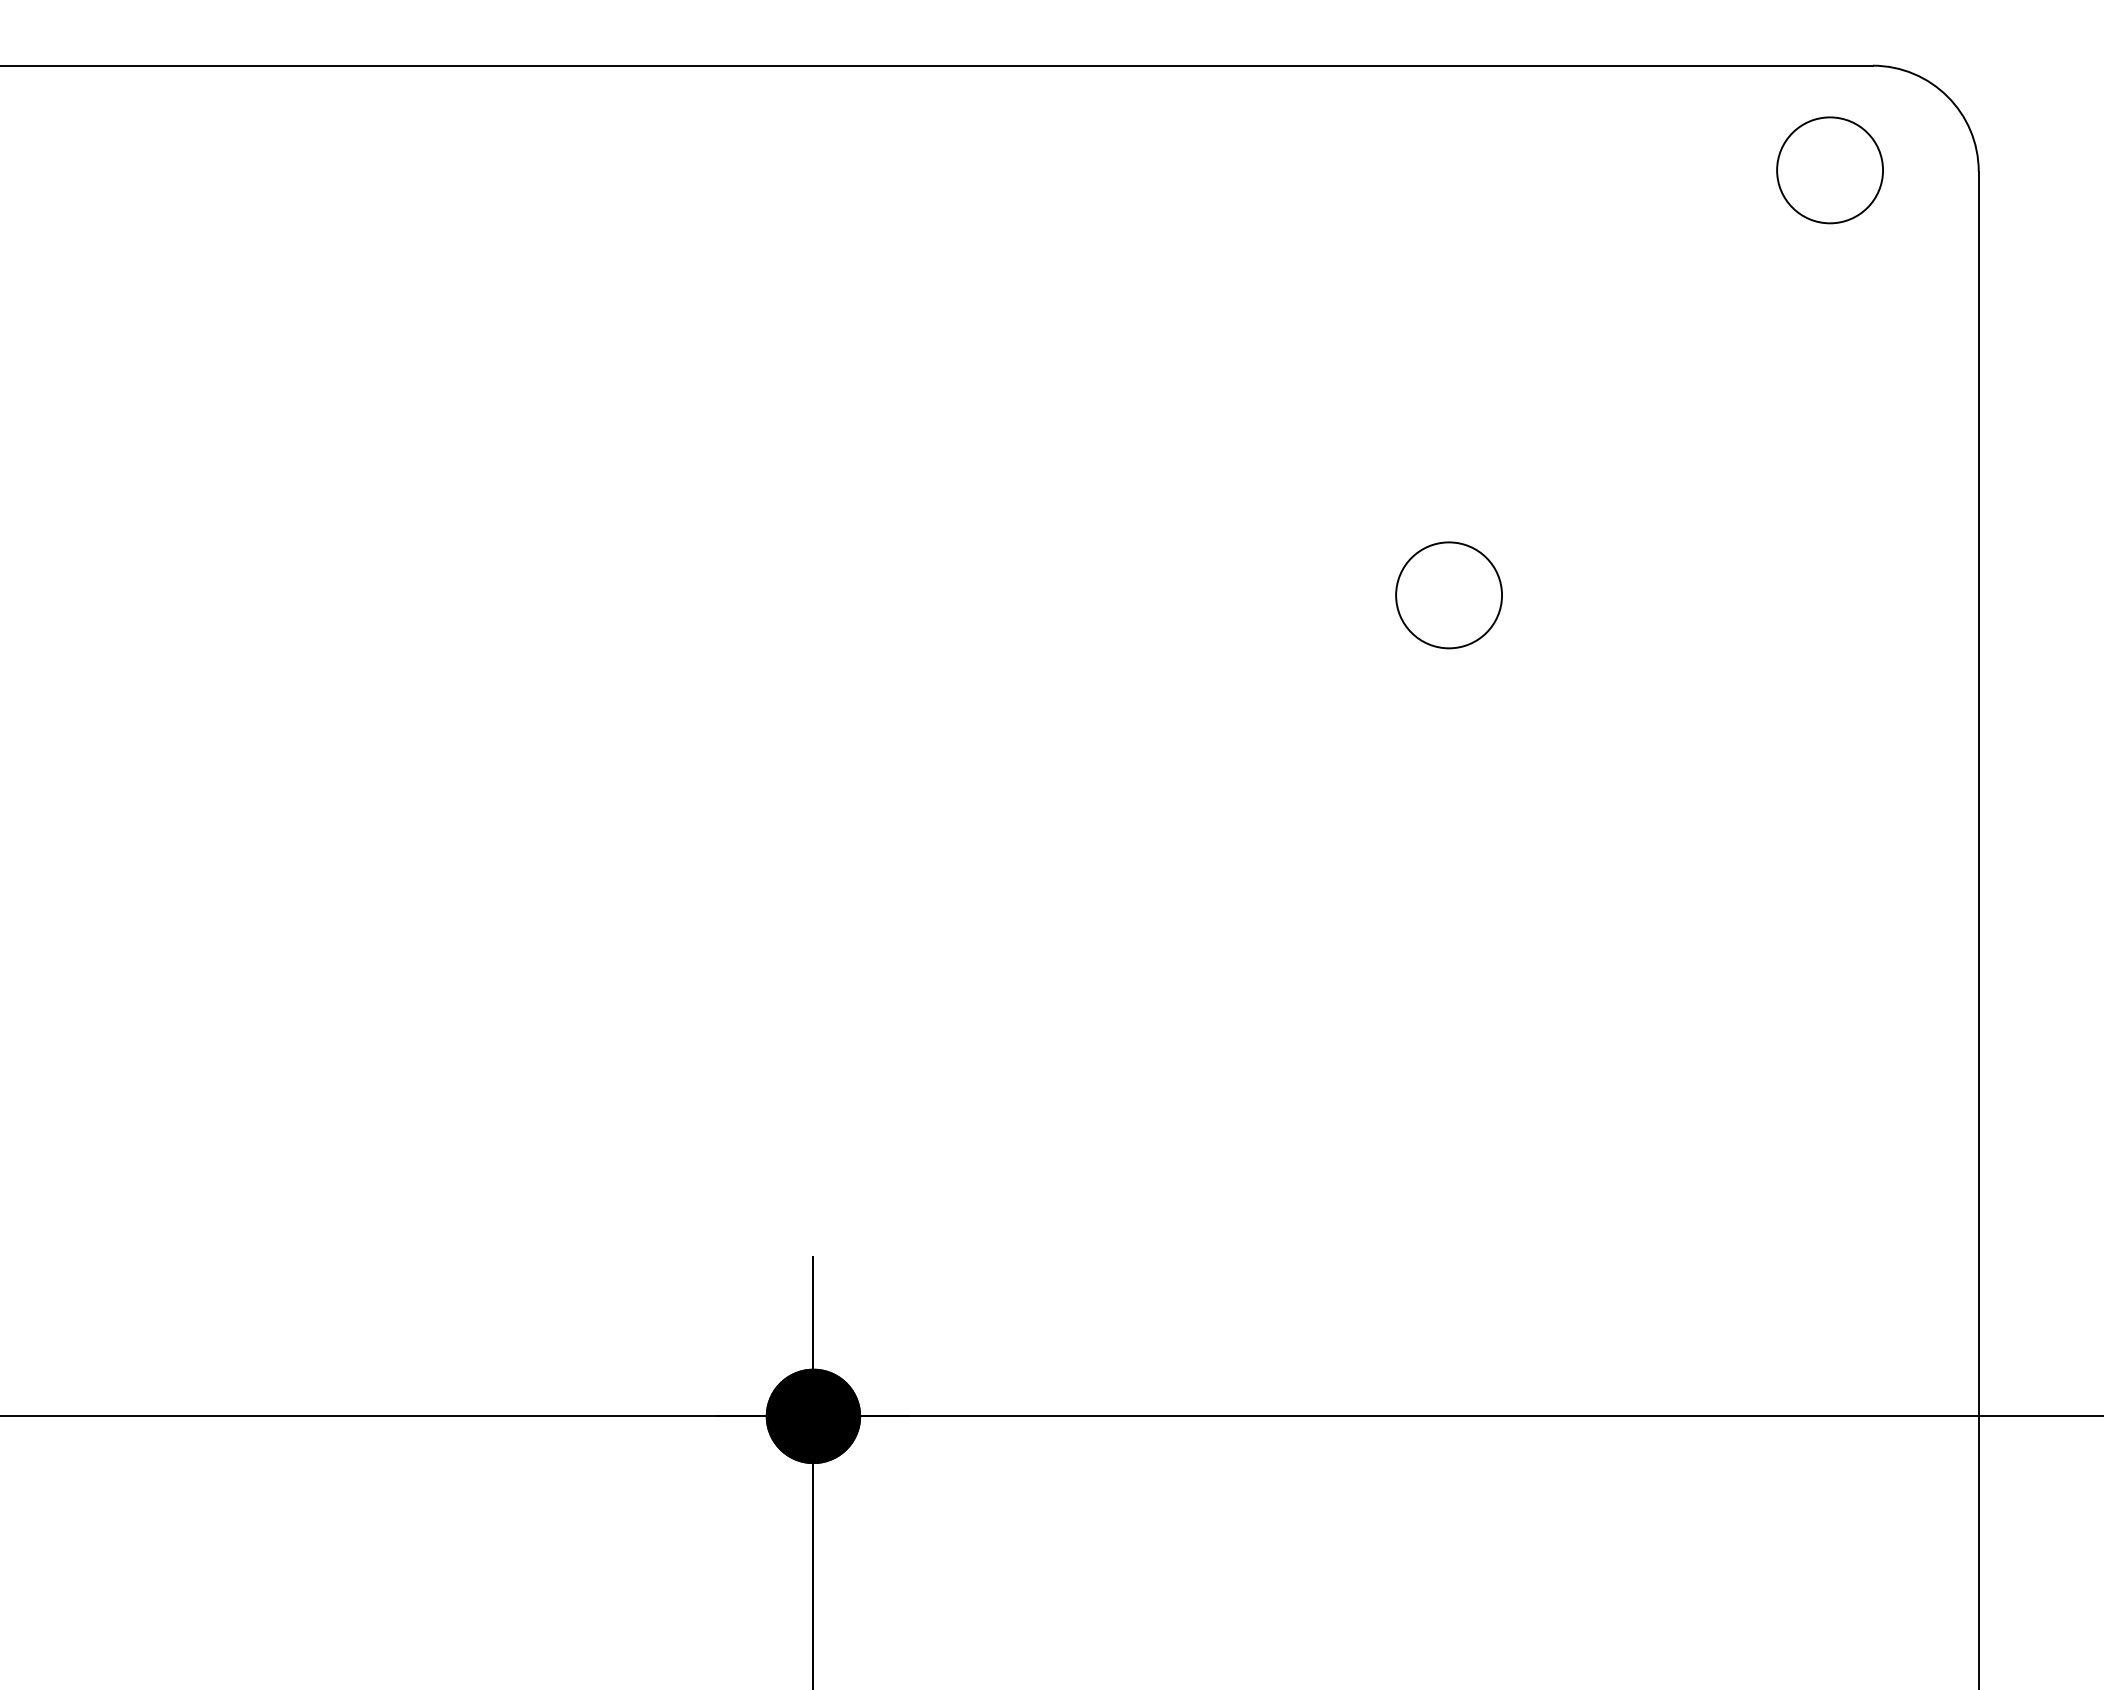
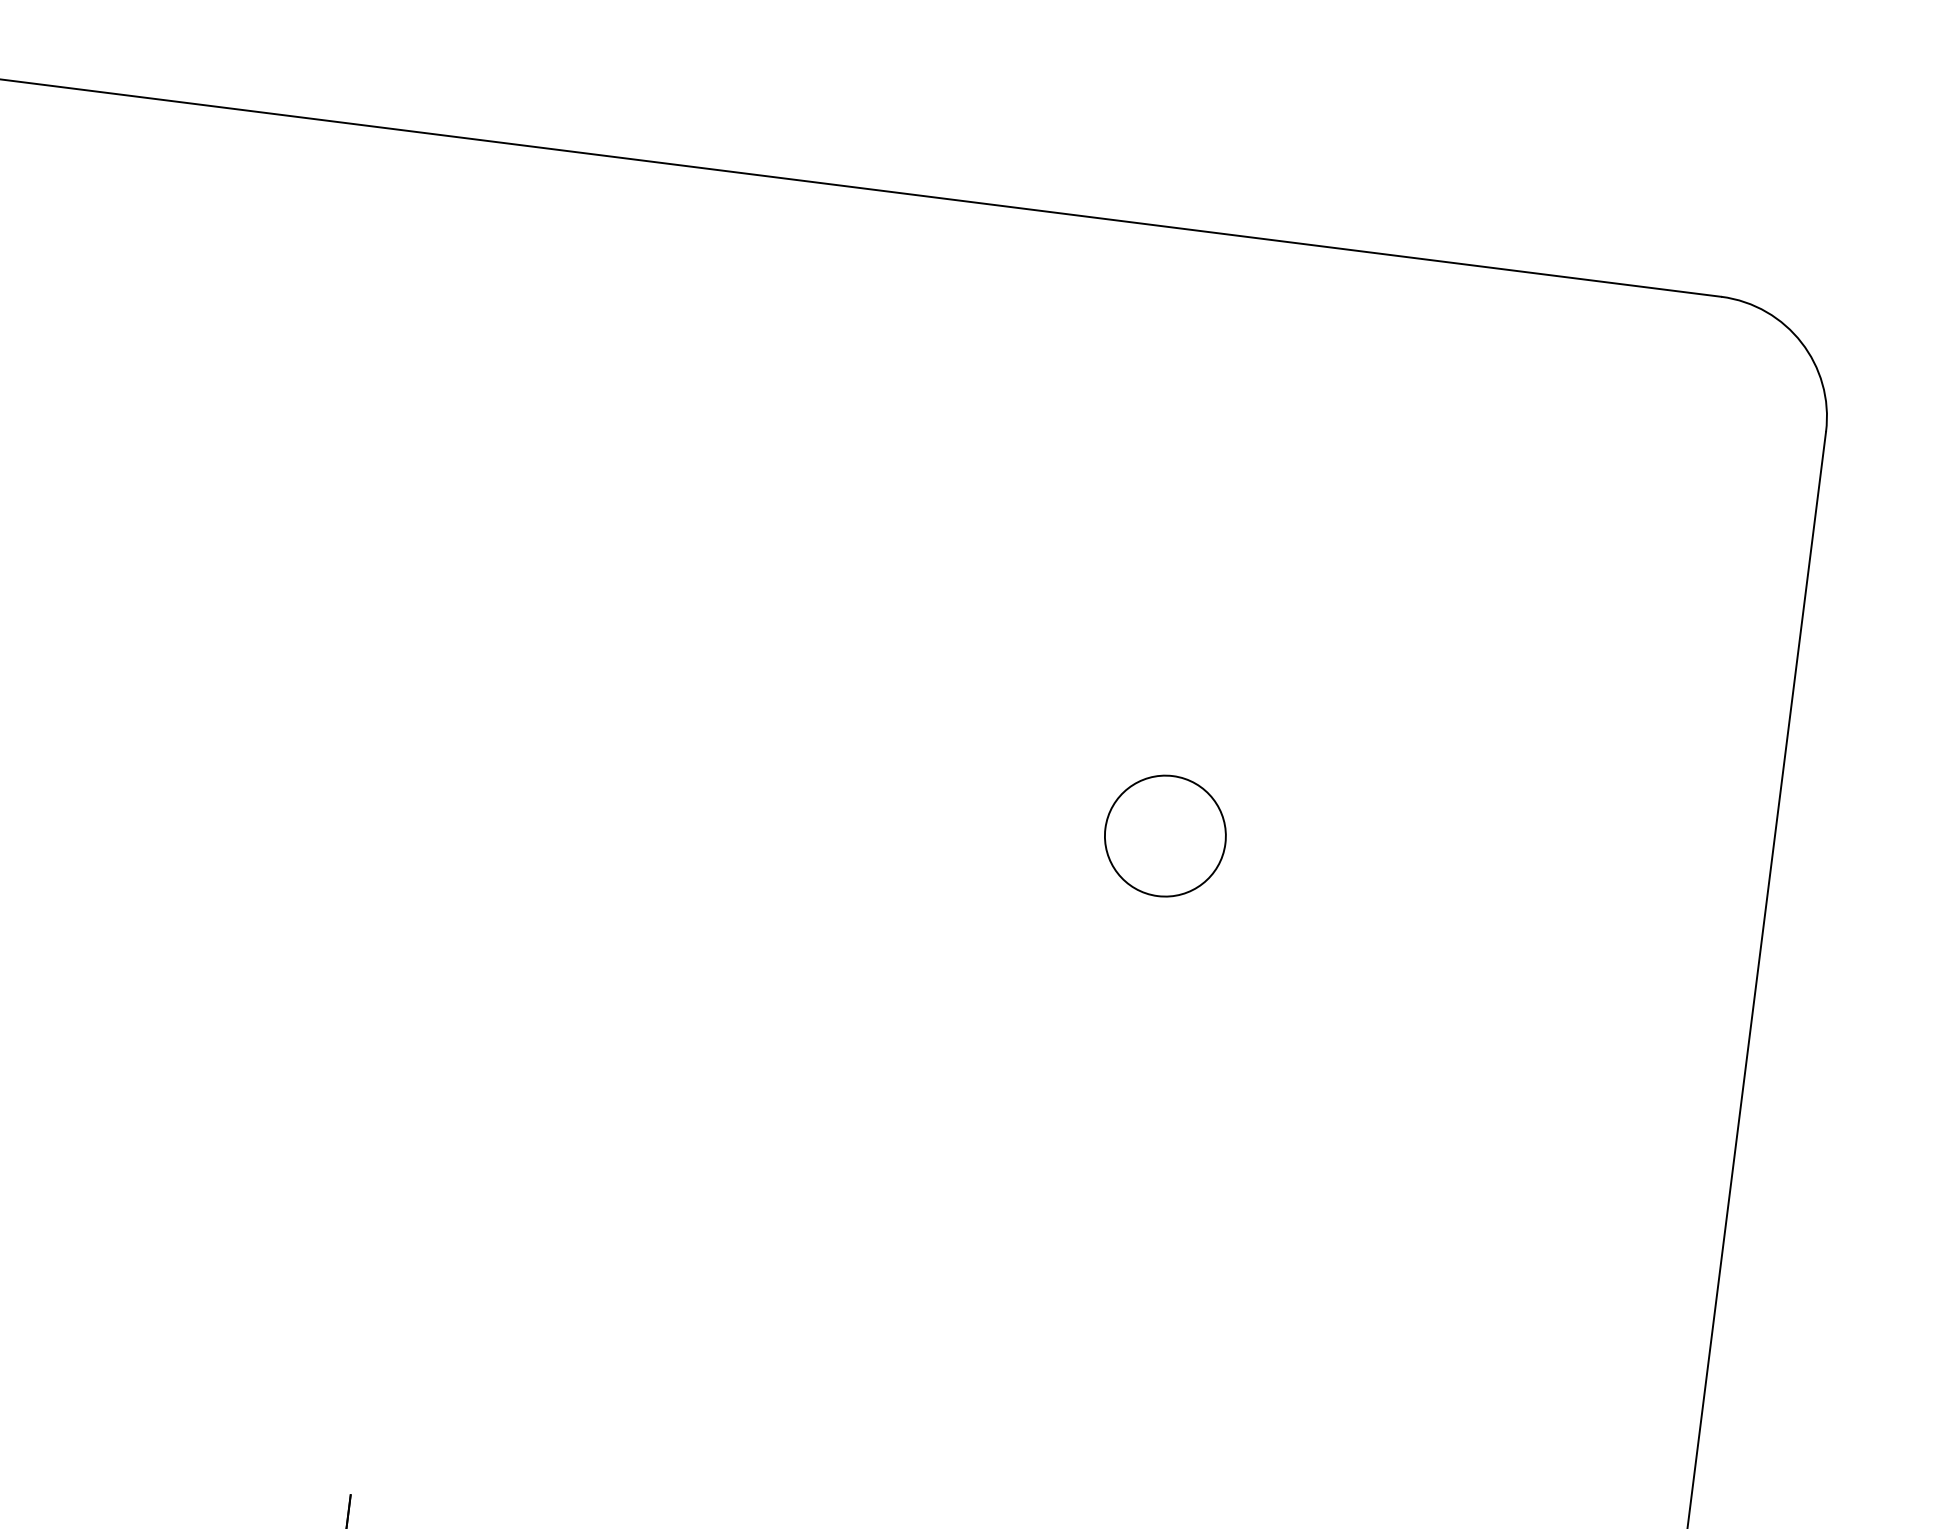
circle: (1829, 170) -> (1657, 409), removed

